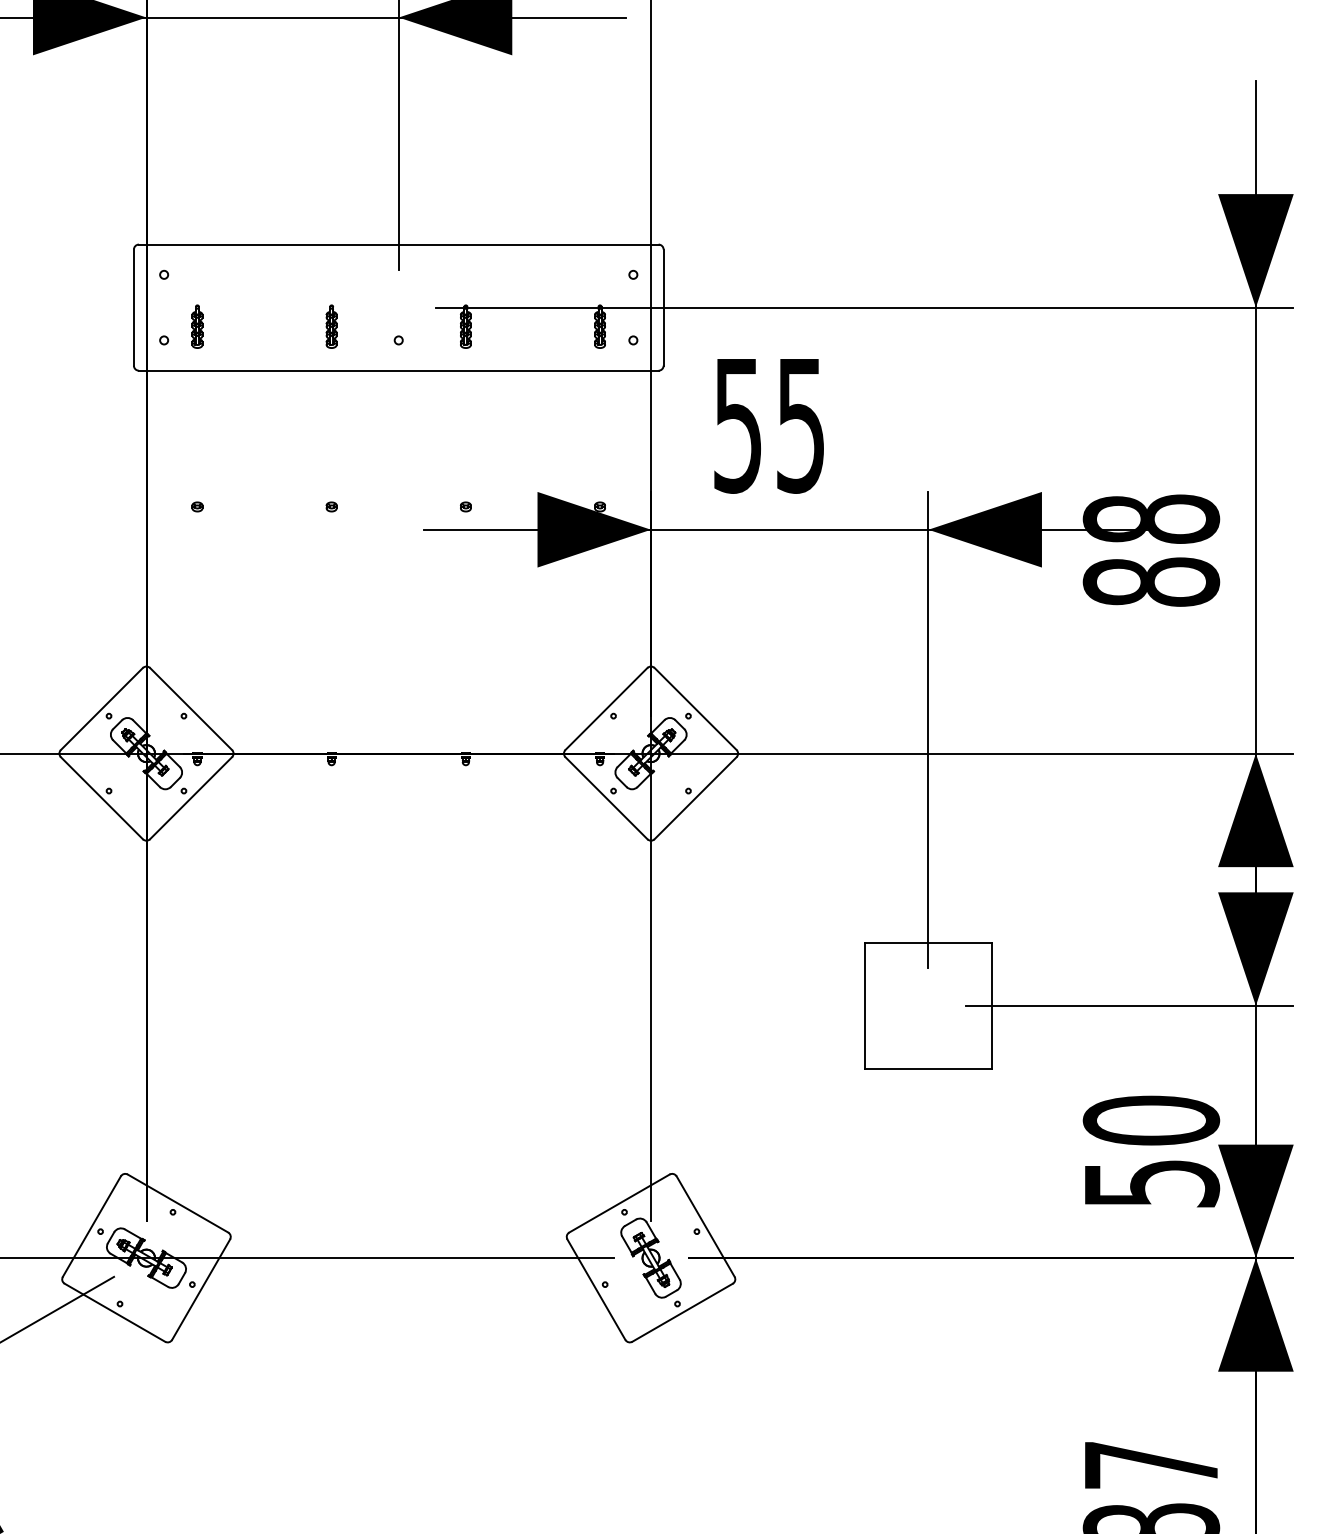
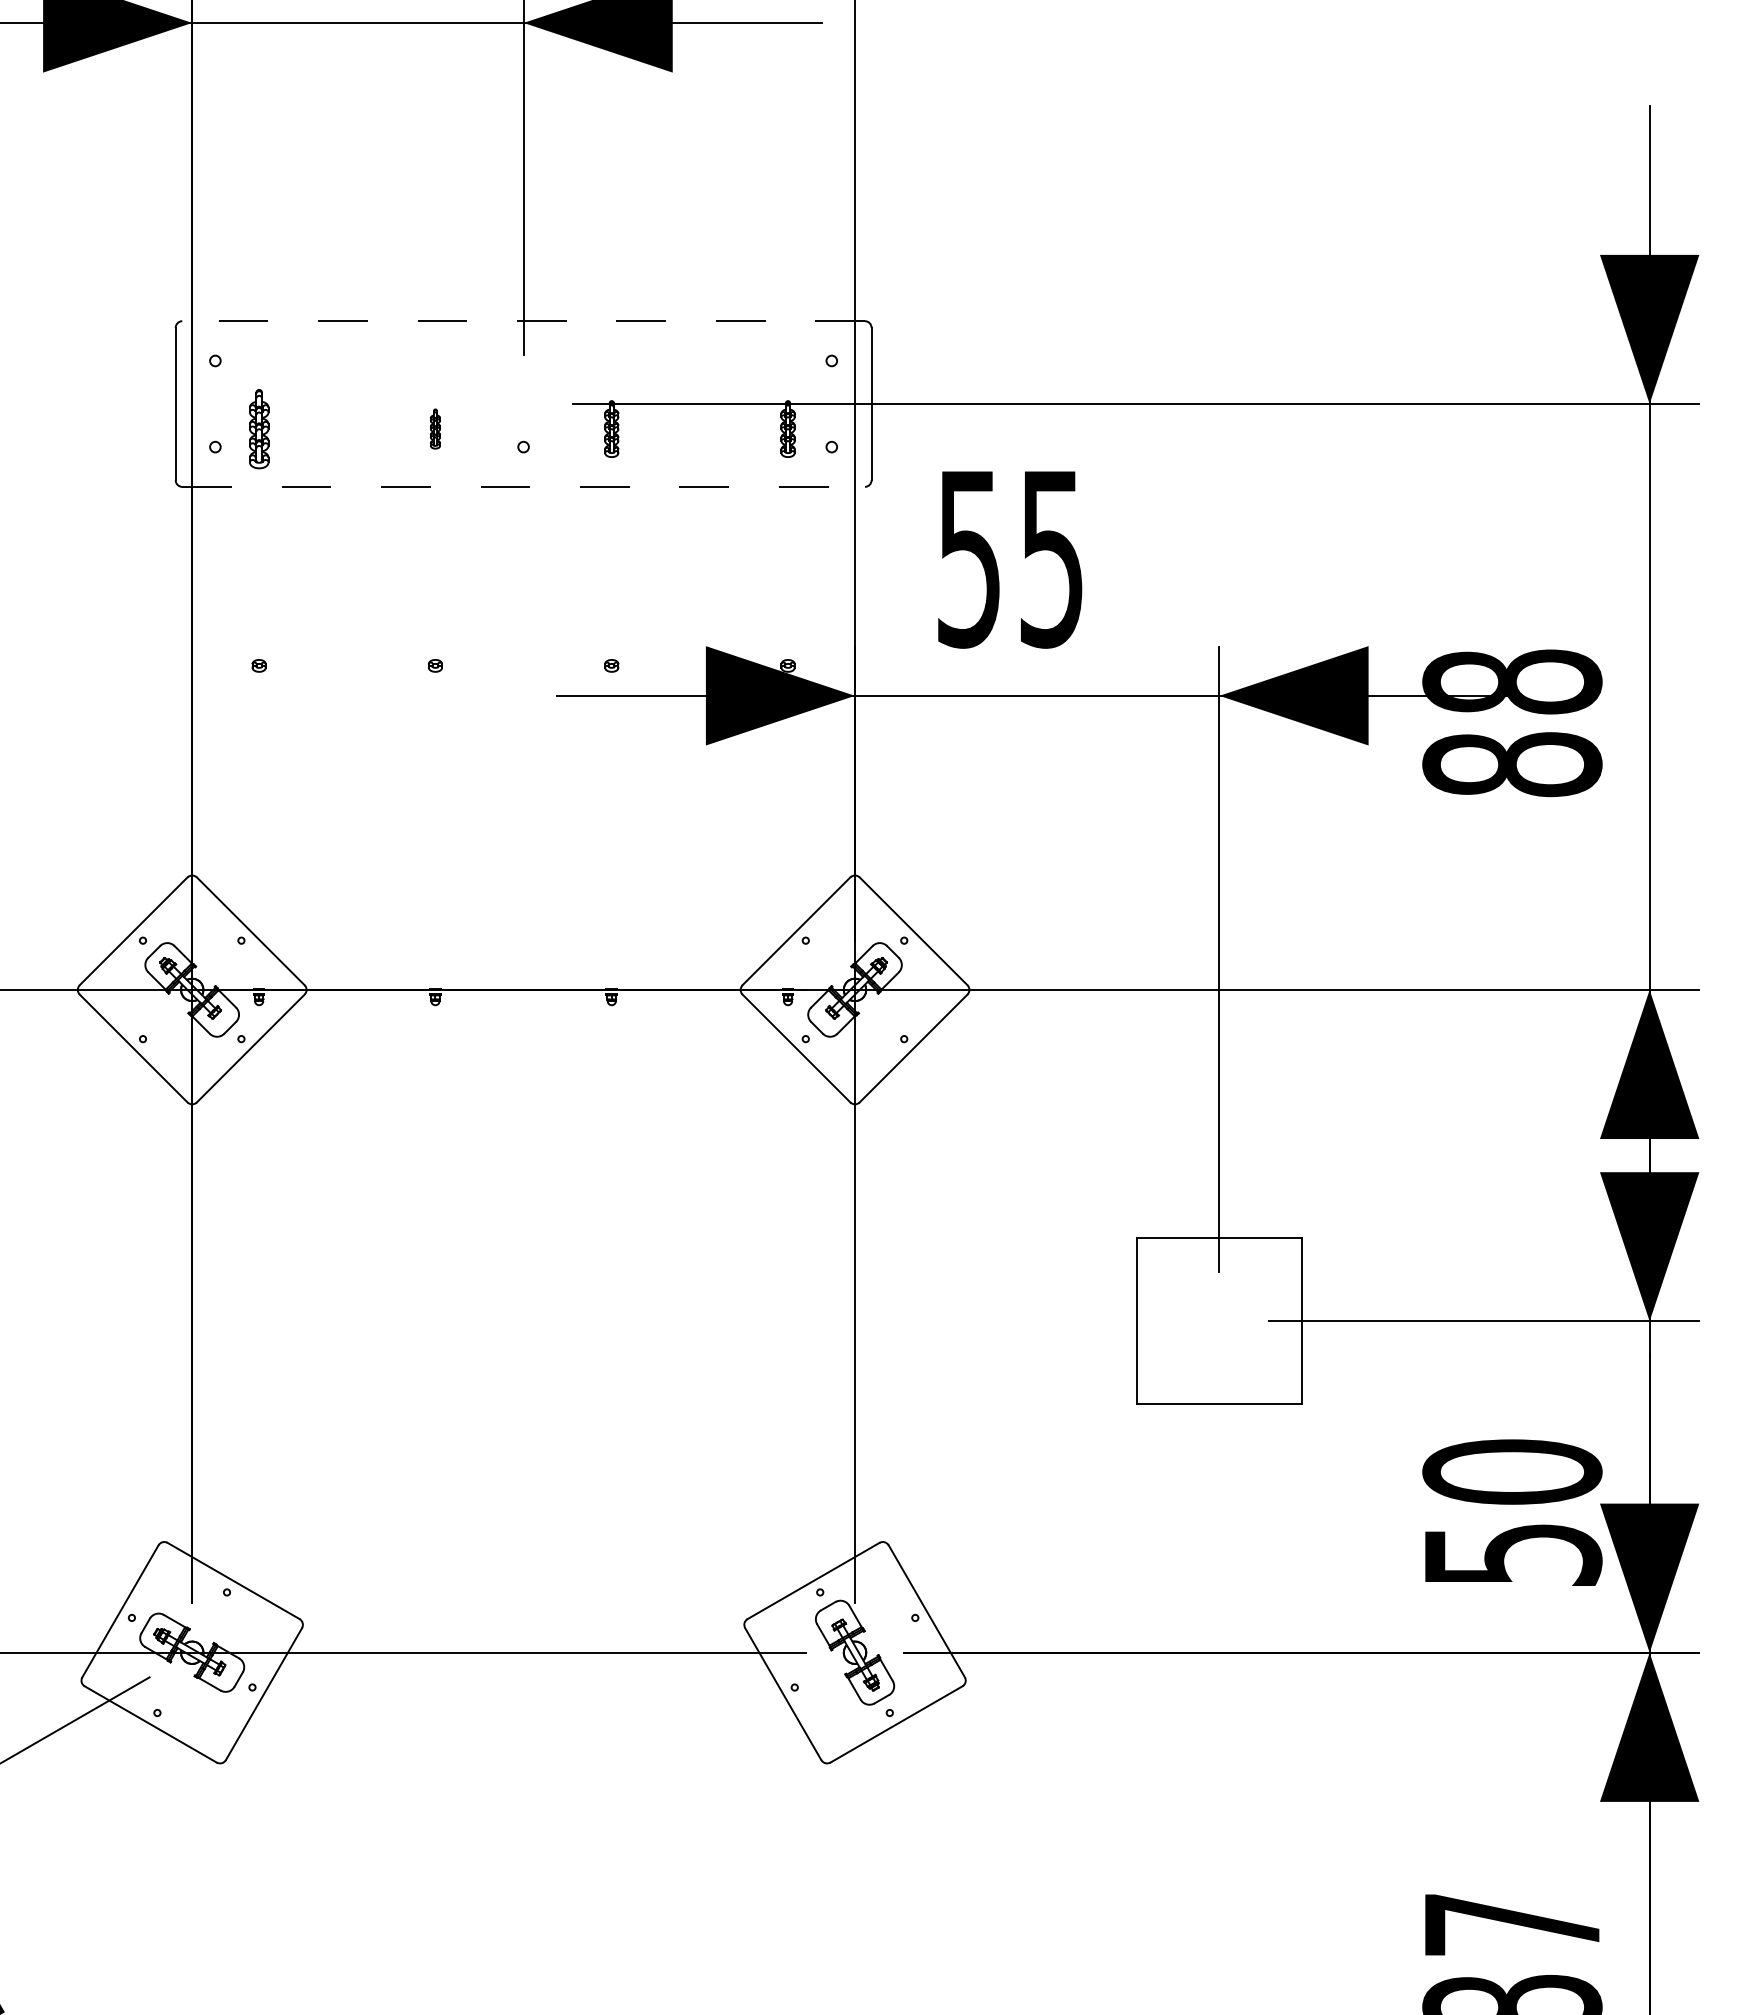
line: (398, 244) -> (523, 321), solid -> dashed
part: (196, 326) -> (258, 428), size x1.4
part: (331, 326) -> (435, 428), size x0.7
line: (399, 370) -> (524, 486), solid -> dashed

